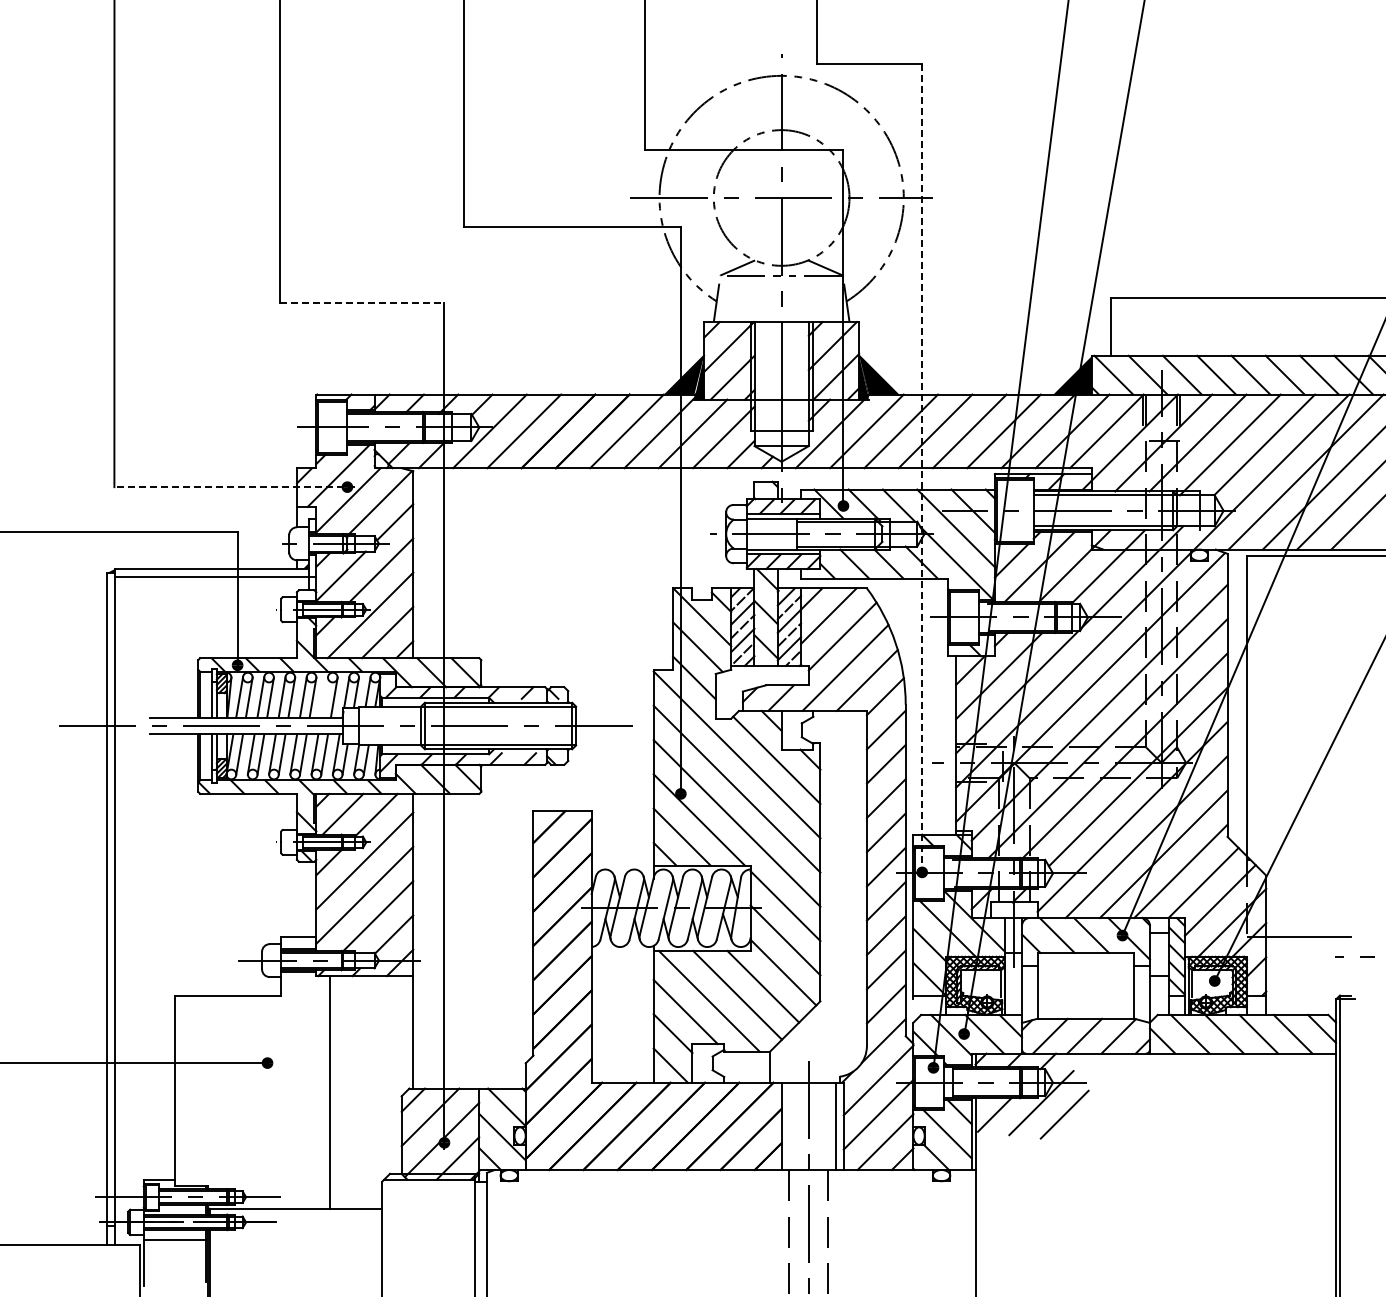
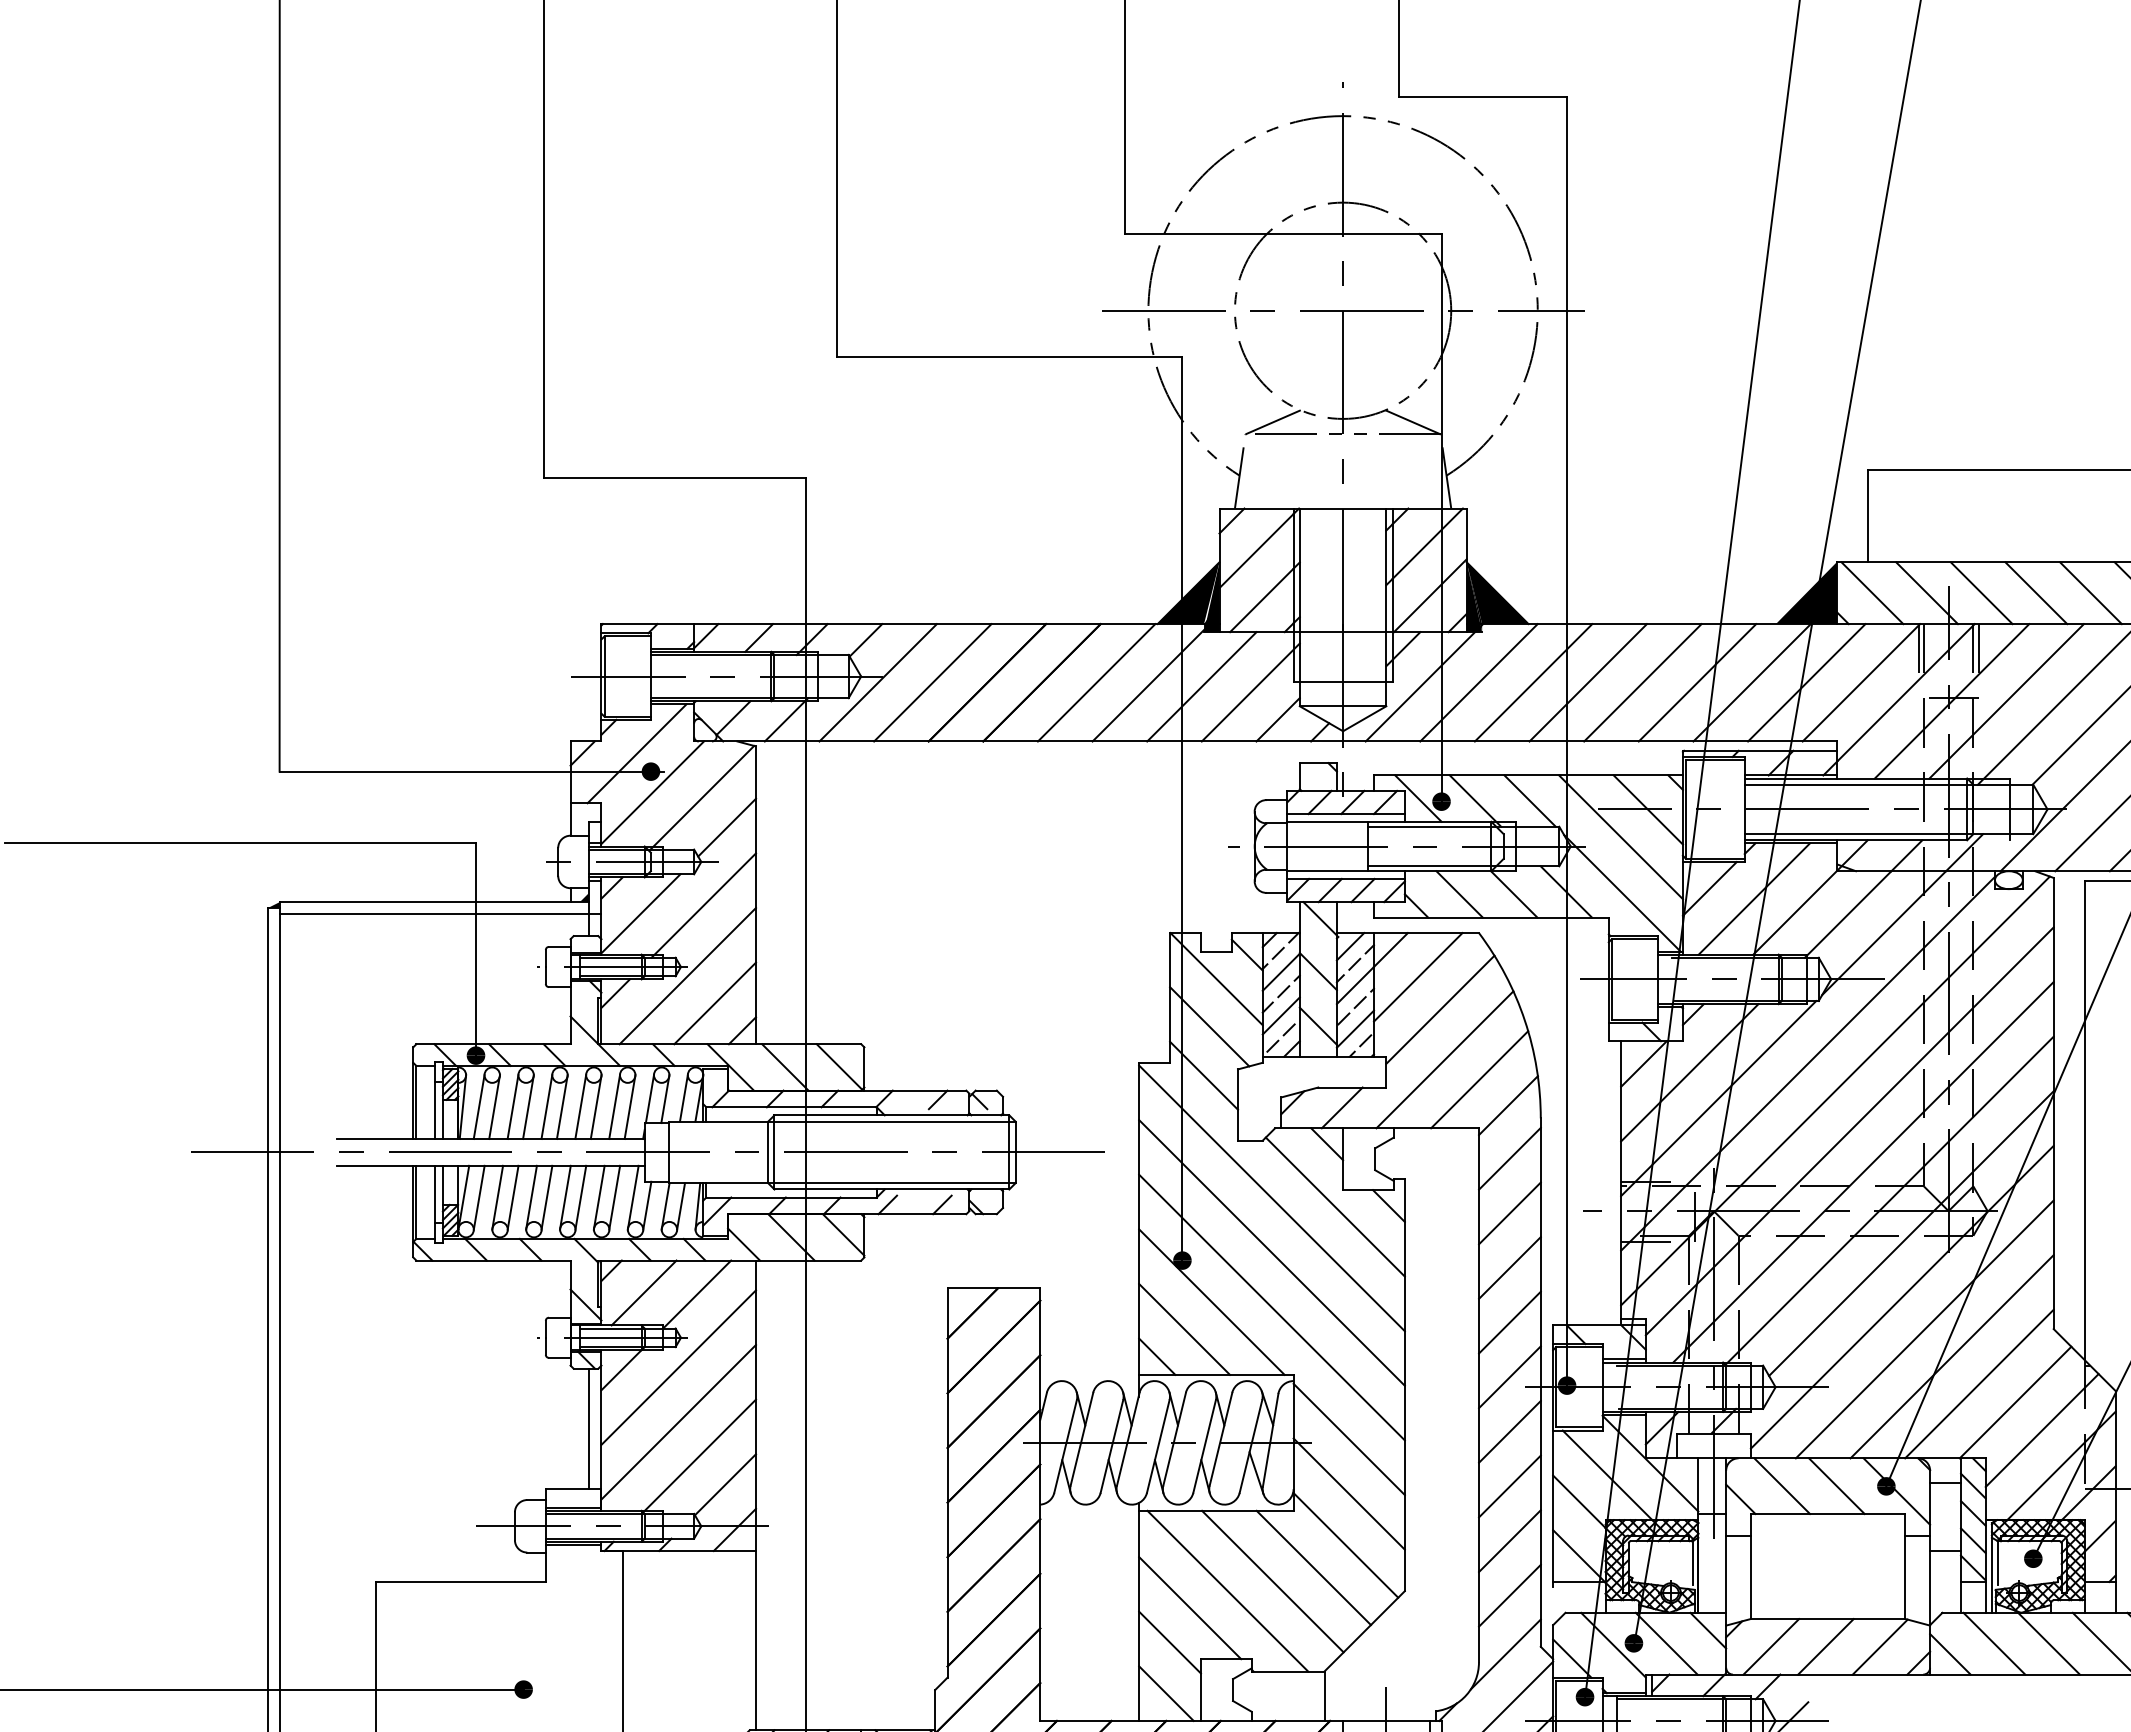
line: (362, 302) -> (675, 477), dashed -> solid
line: (921, 468) -> (1565, 741), dashed -> solid
line: (234, 487) -> (471, 772), dashed -> solid
line: (324, 697) -> (614, 1106), added
line: (308, 899) -> (588, 1428), added

